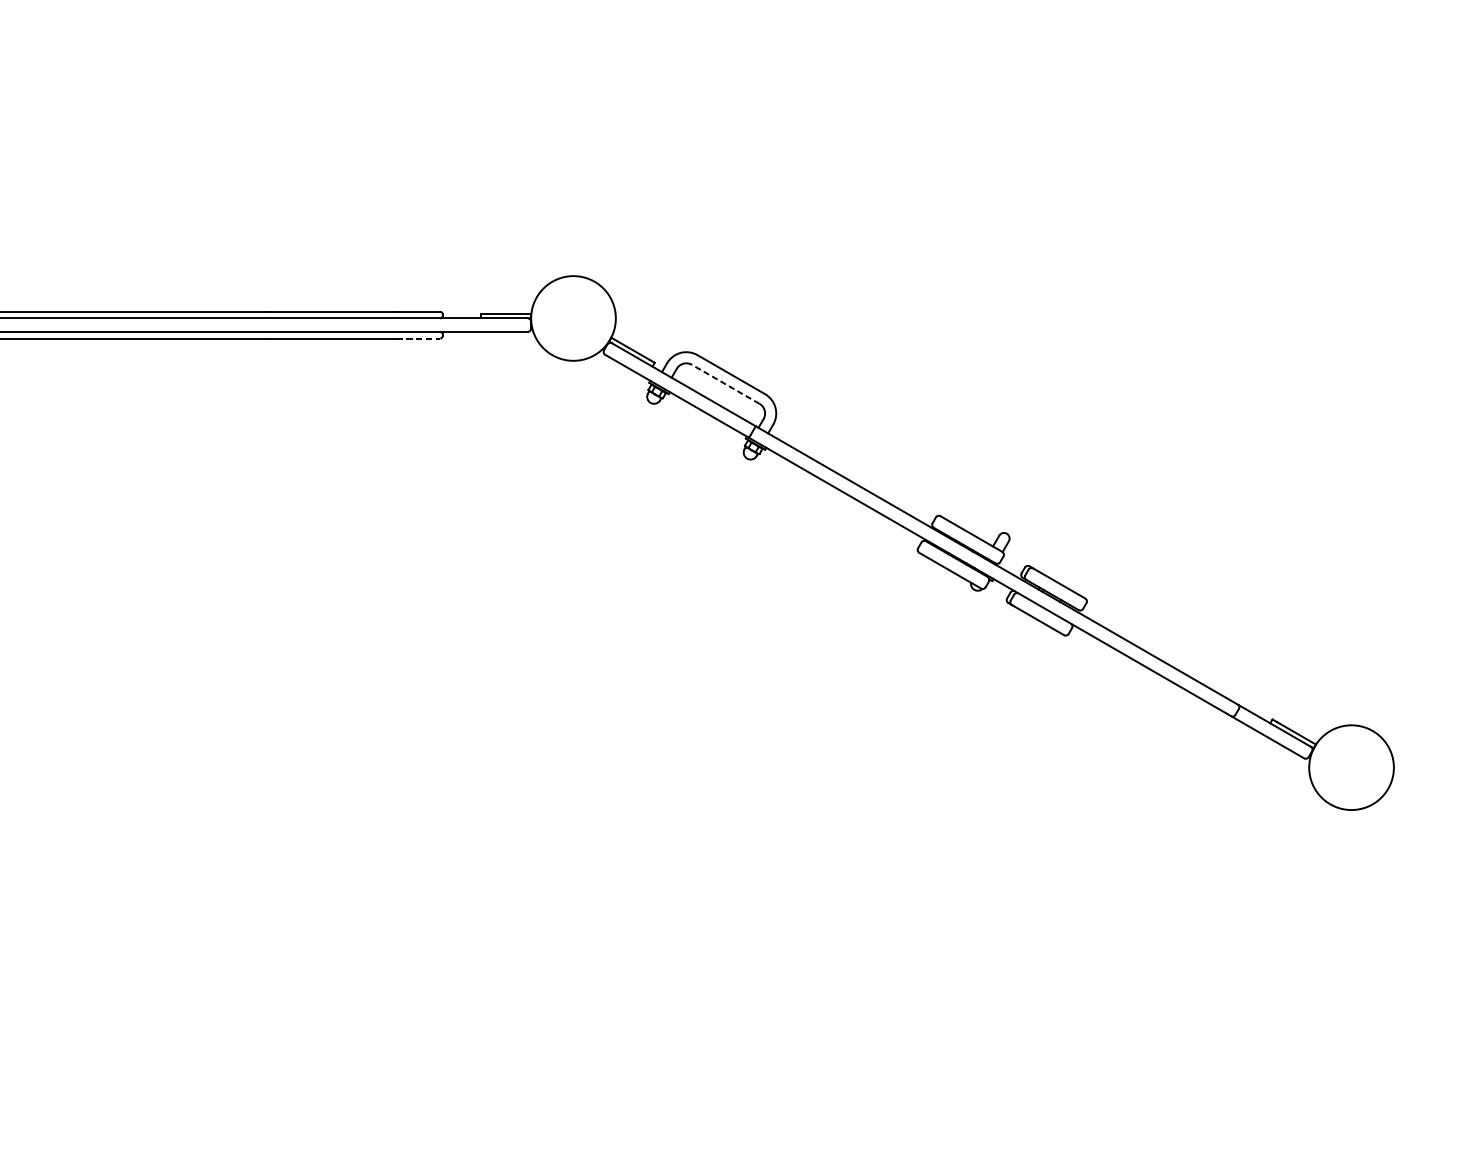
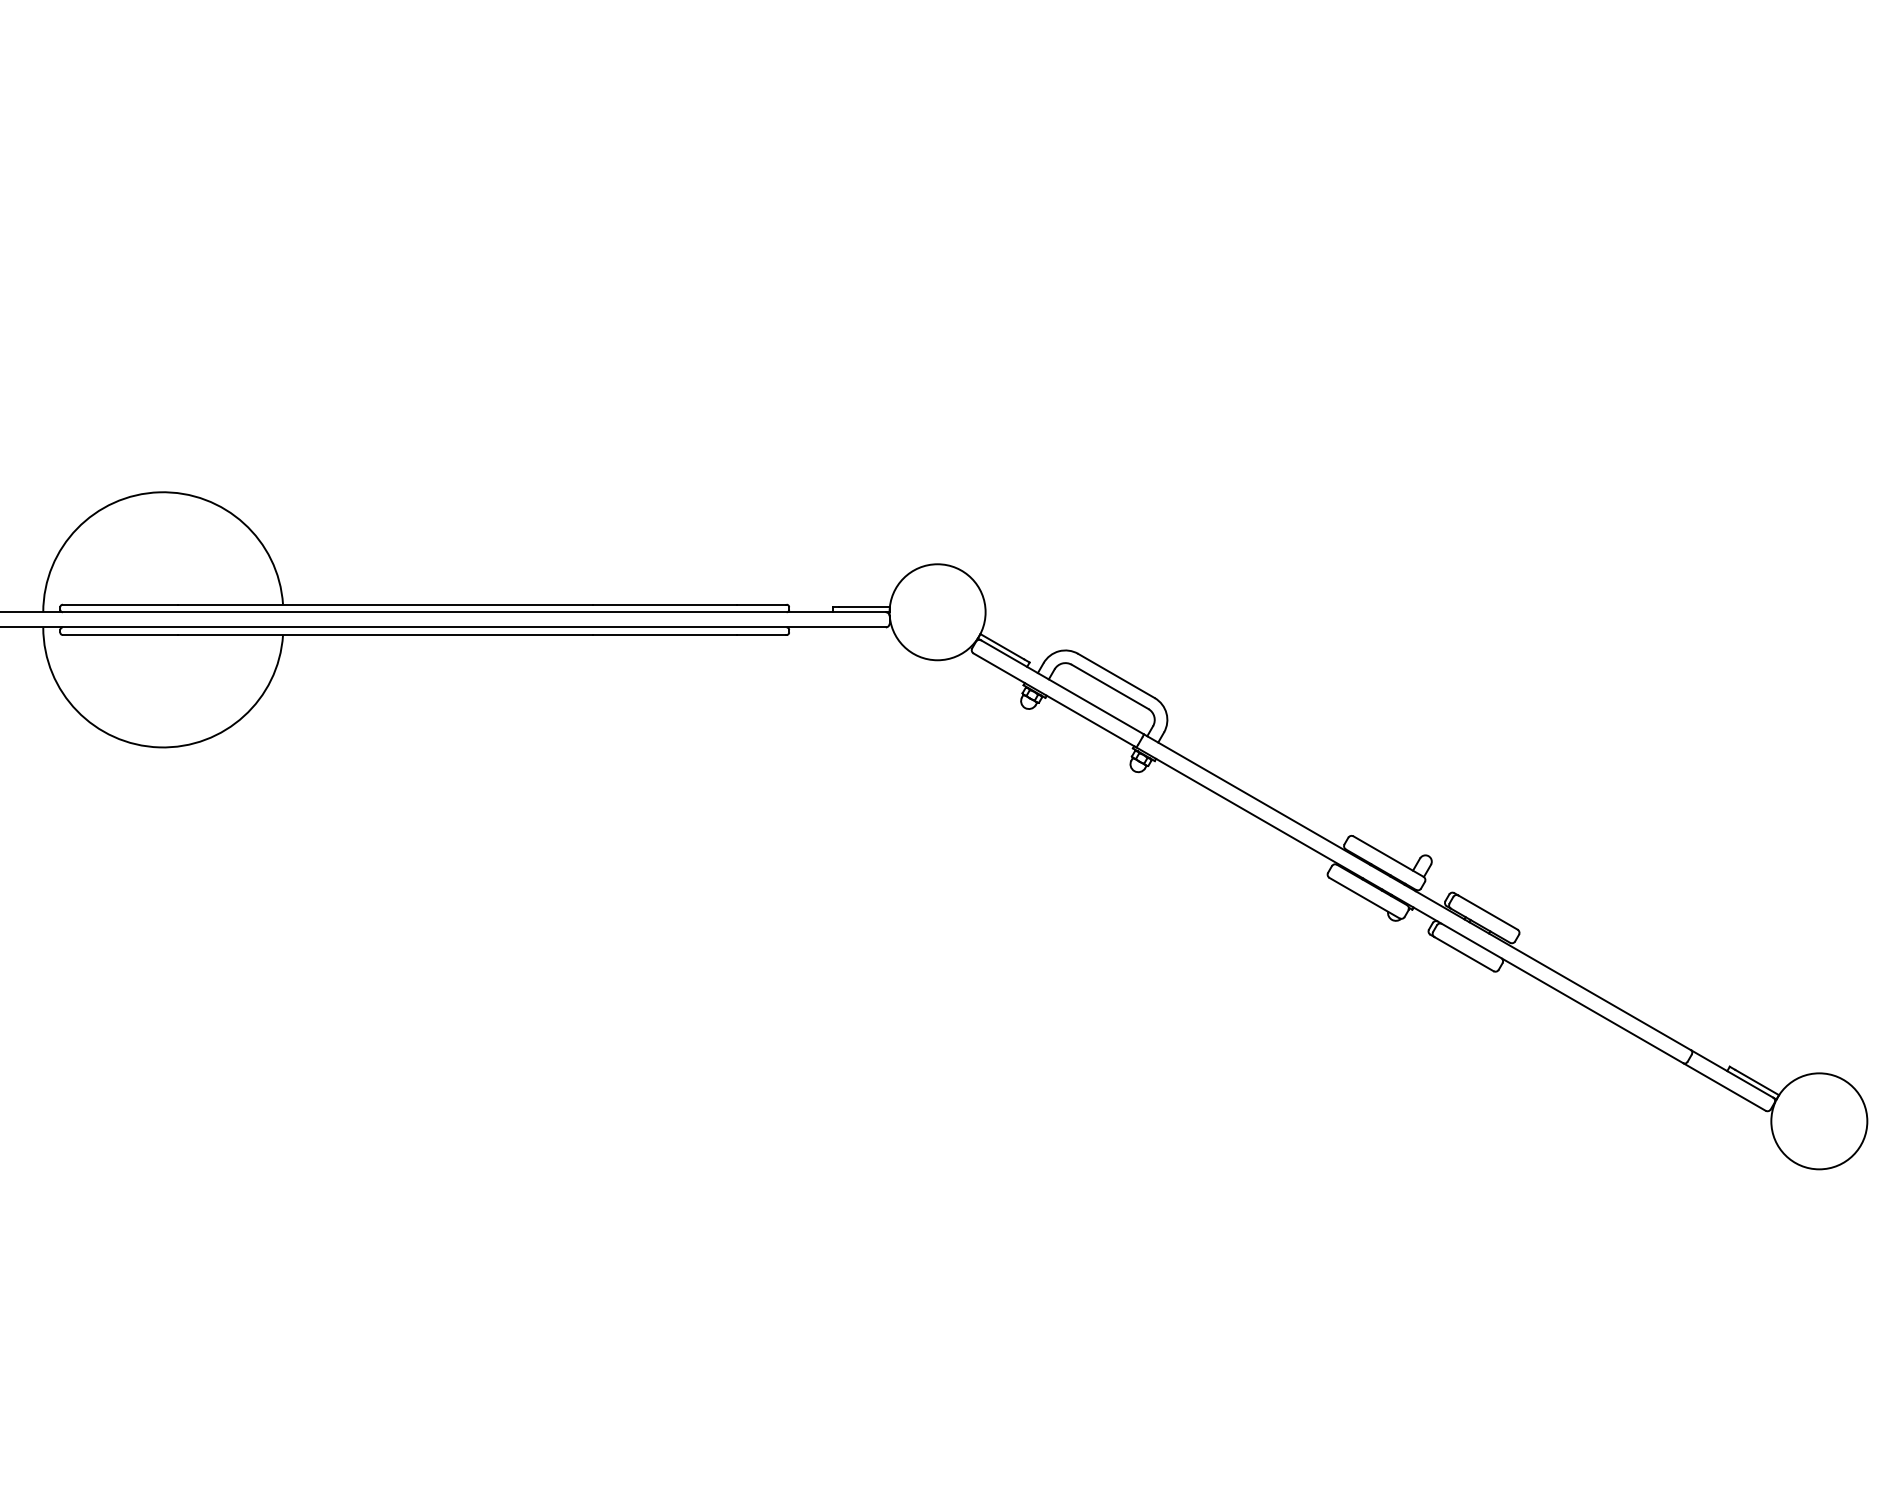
line: (418, 338) -> (762, 635), dashed -> solid
line: (725, 383) -> (1109, 686), dashed -> solid

